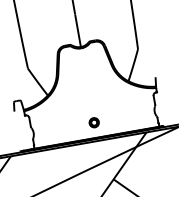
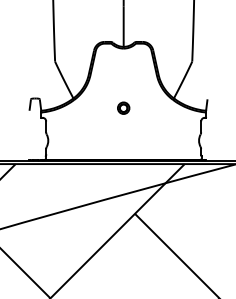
part: (94, 122) -> (123, 107), moved

